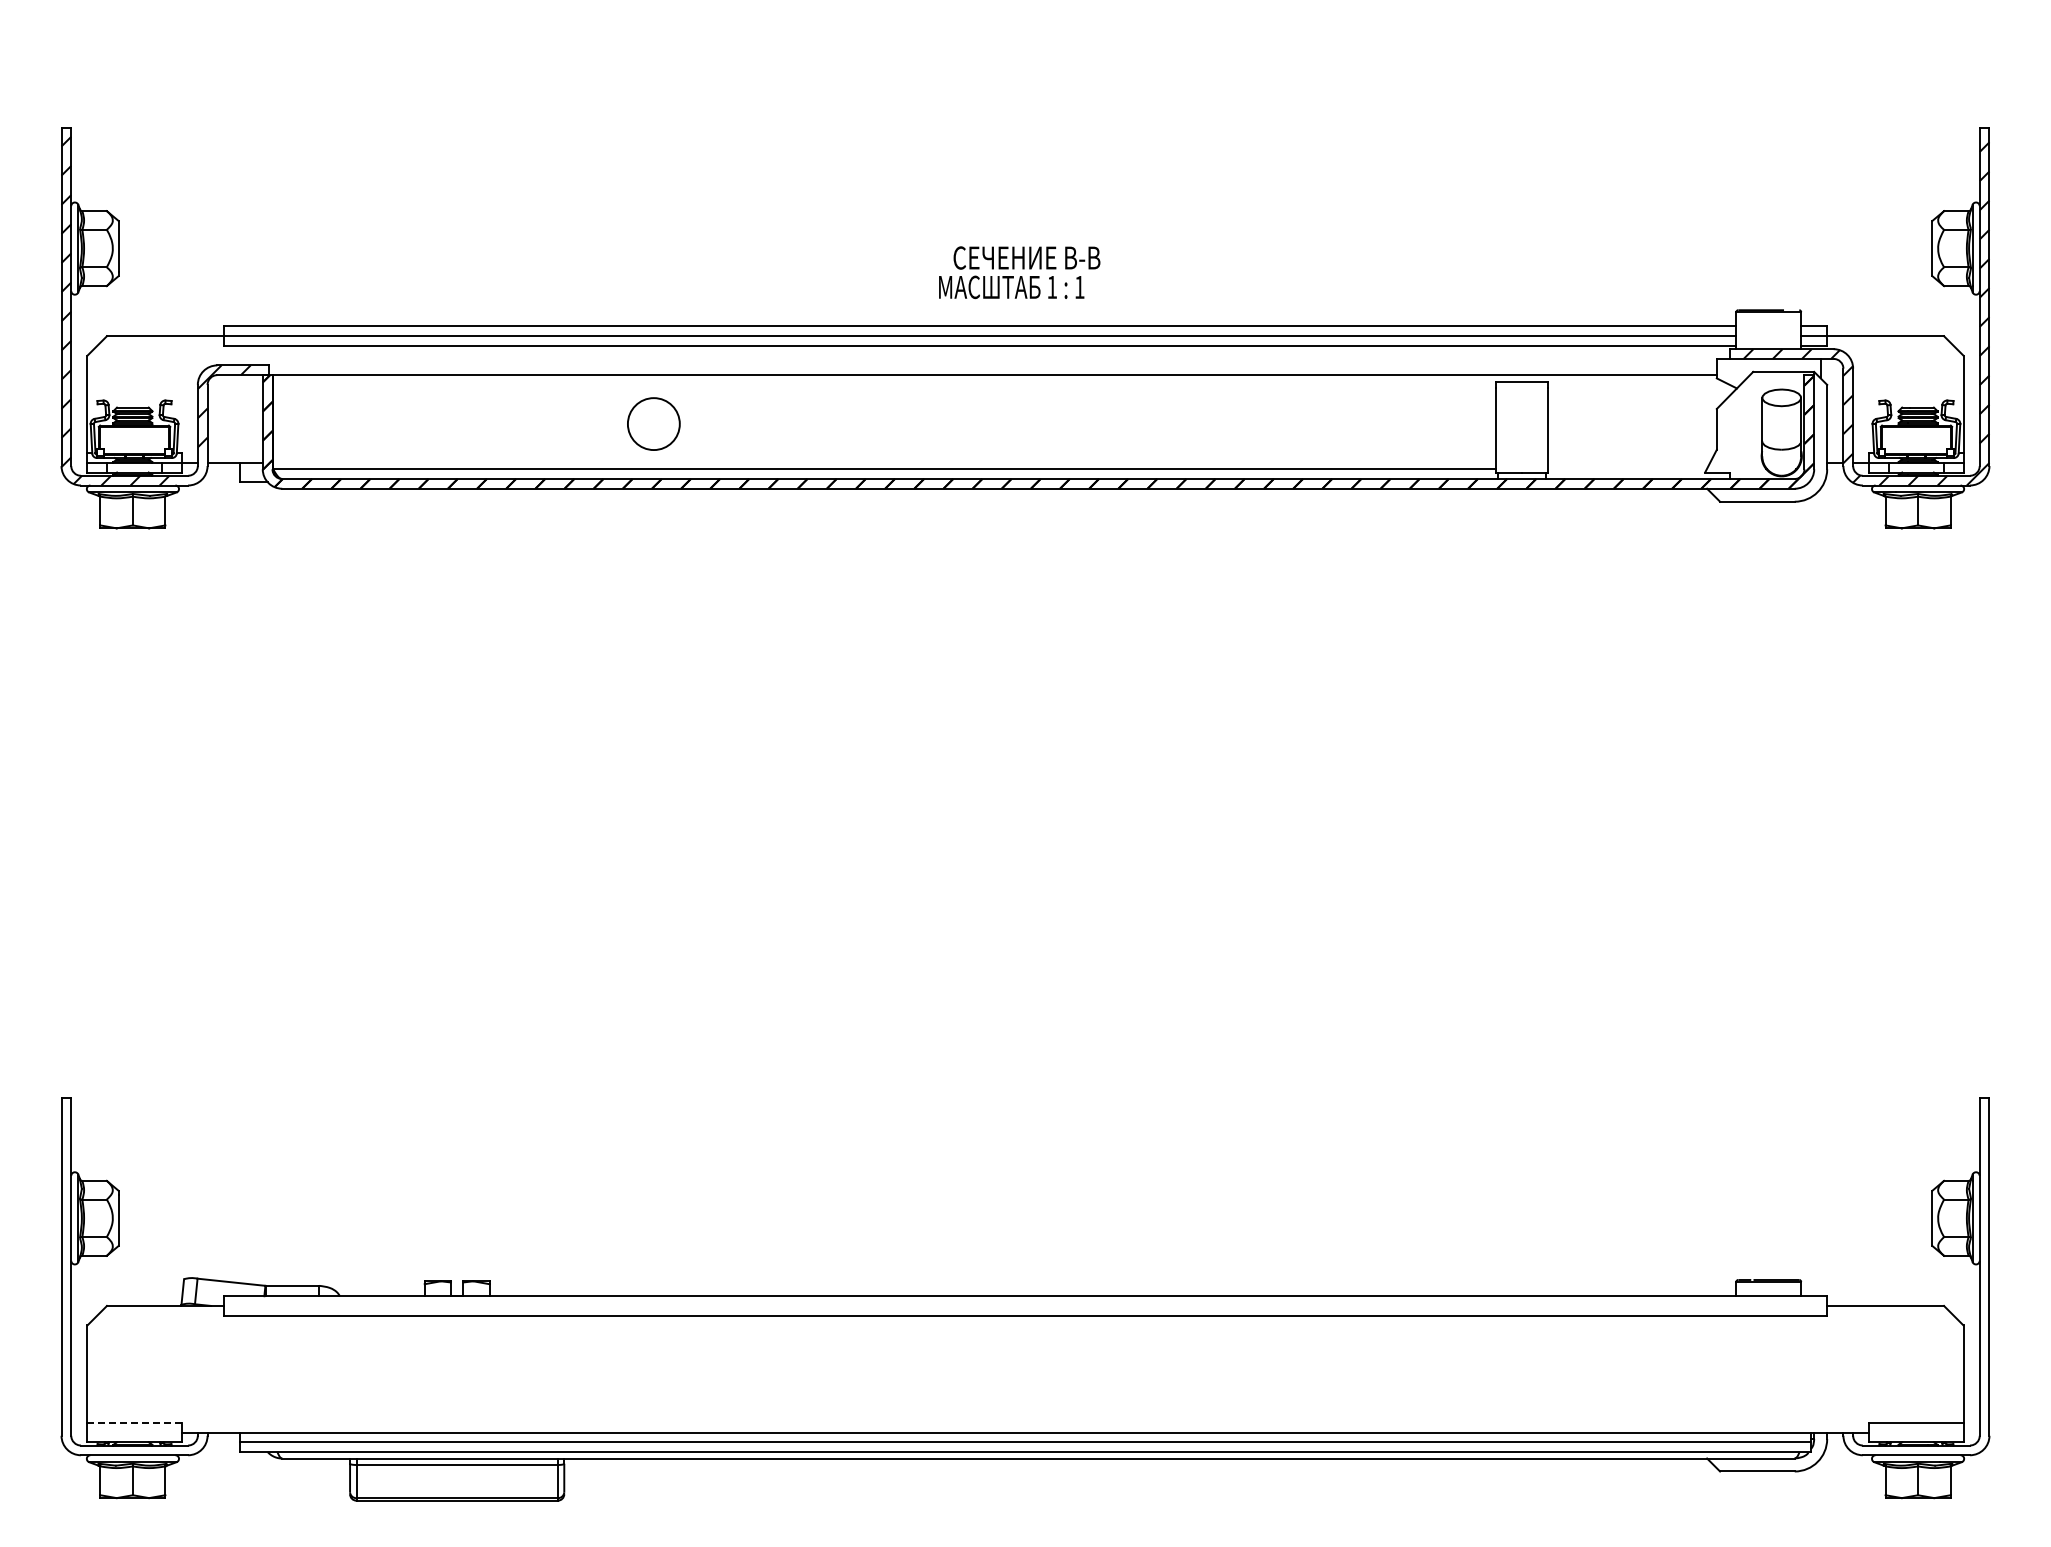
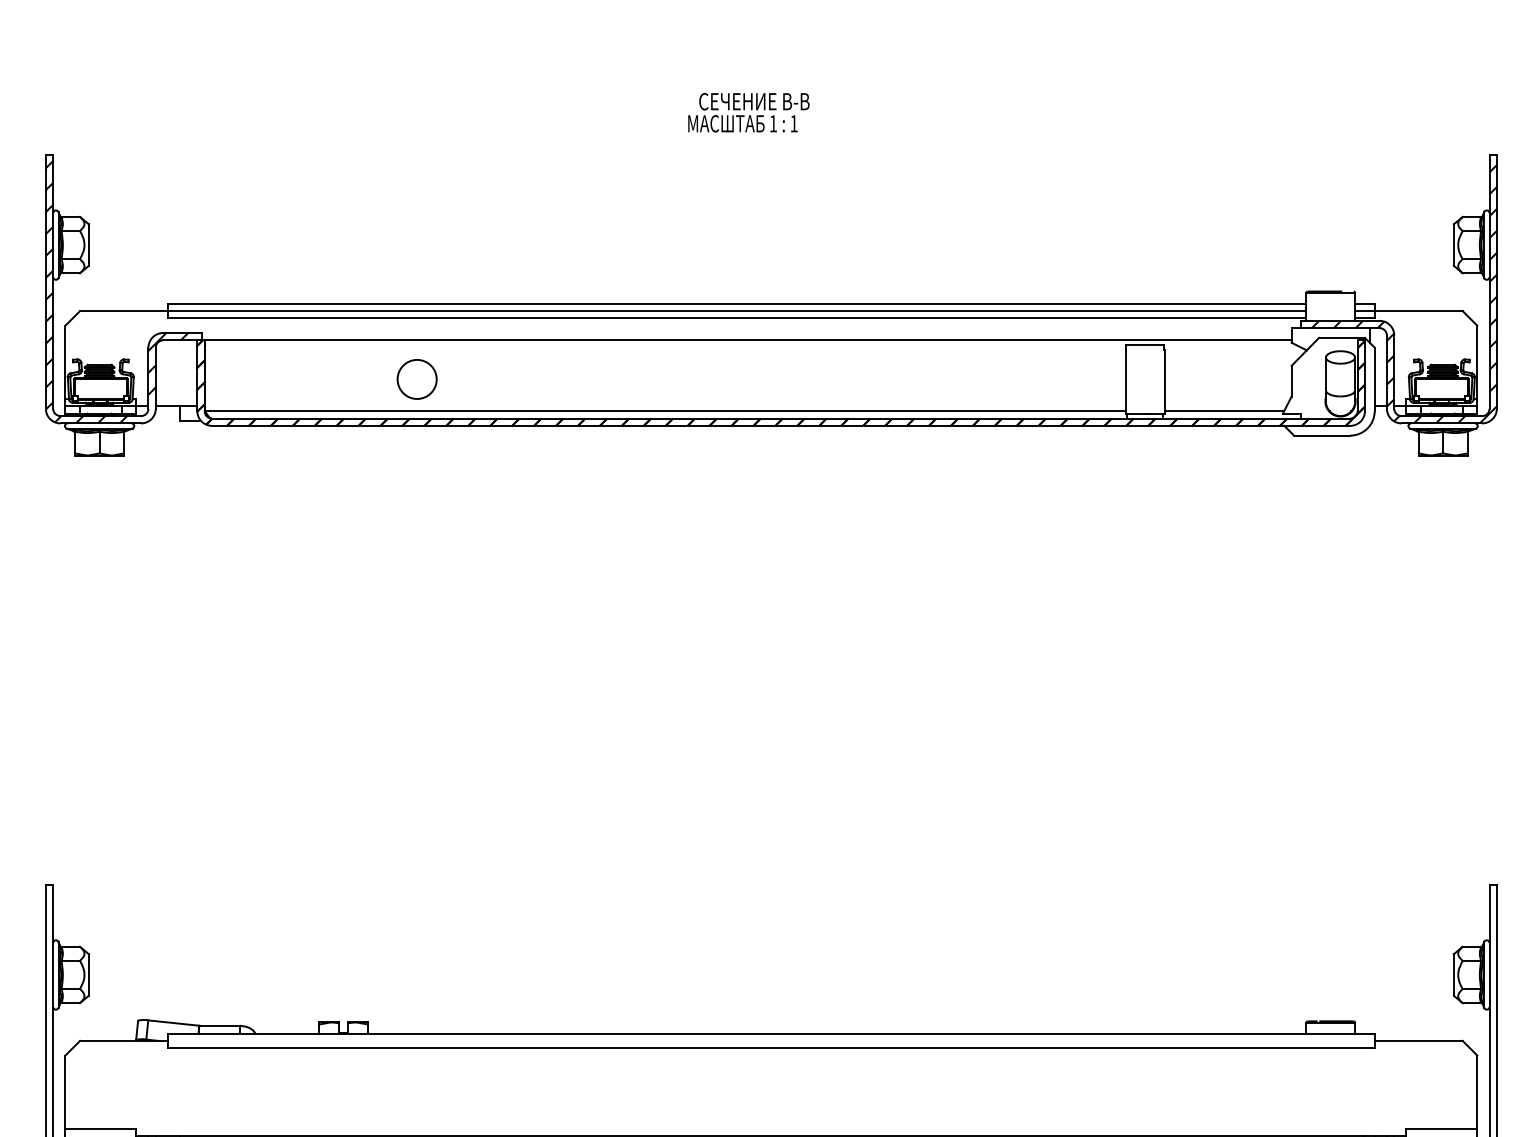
text: (1019, 272) -> (748, 112), moved
circle: (653, 423) -> (416, 379), moved
line: (1627, 469) -> (1224, 411), added
line: (134, 1422) -> (100, 1128), dashed -> solid

